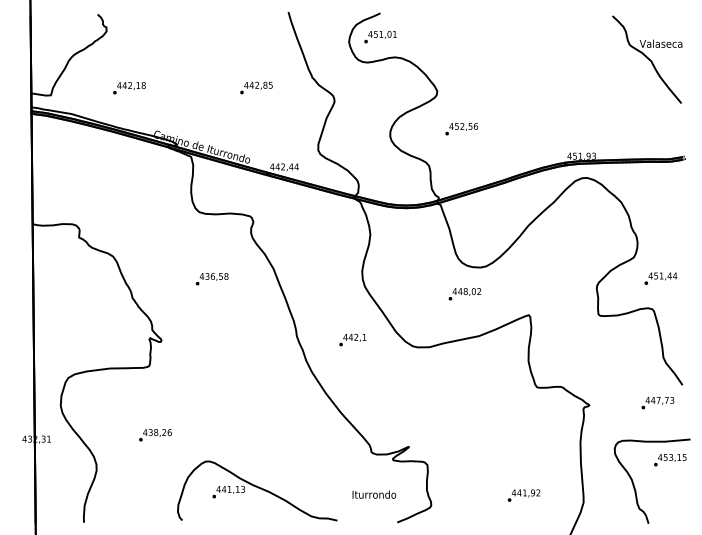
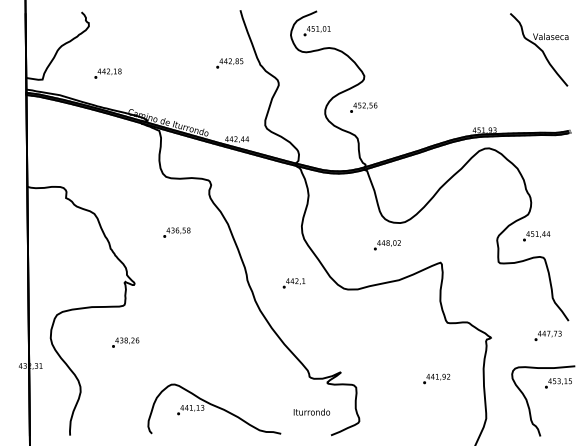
text: (256, 88) -> (229, 63), moved
text: (461, 128) -> (363, 107), moved
text: (660, 278) -> (536, 236), moved
text: (155, 434) -> (125, 342), moved
text: (523, 495) -> (436, 378), moved

